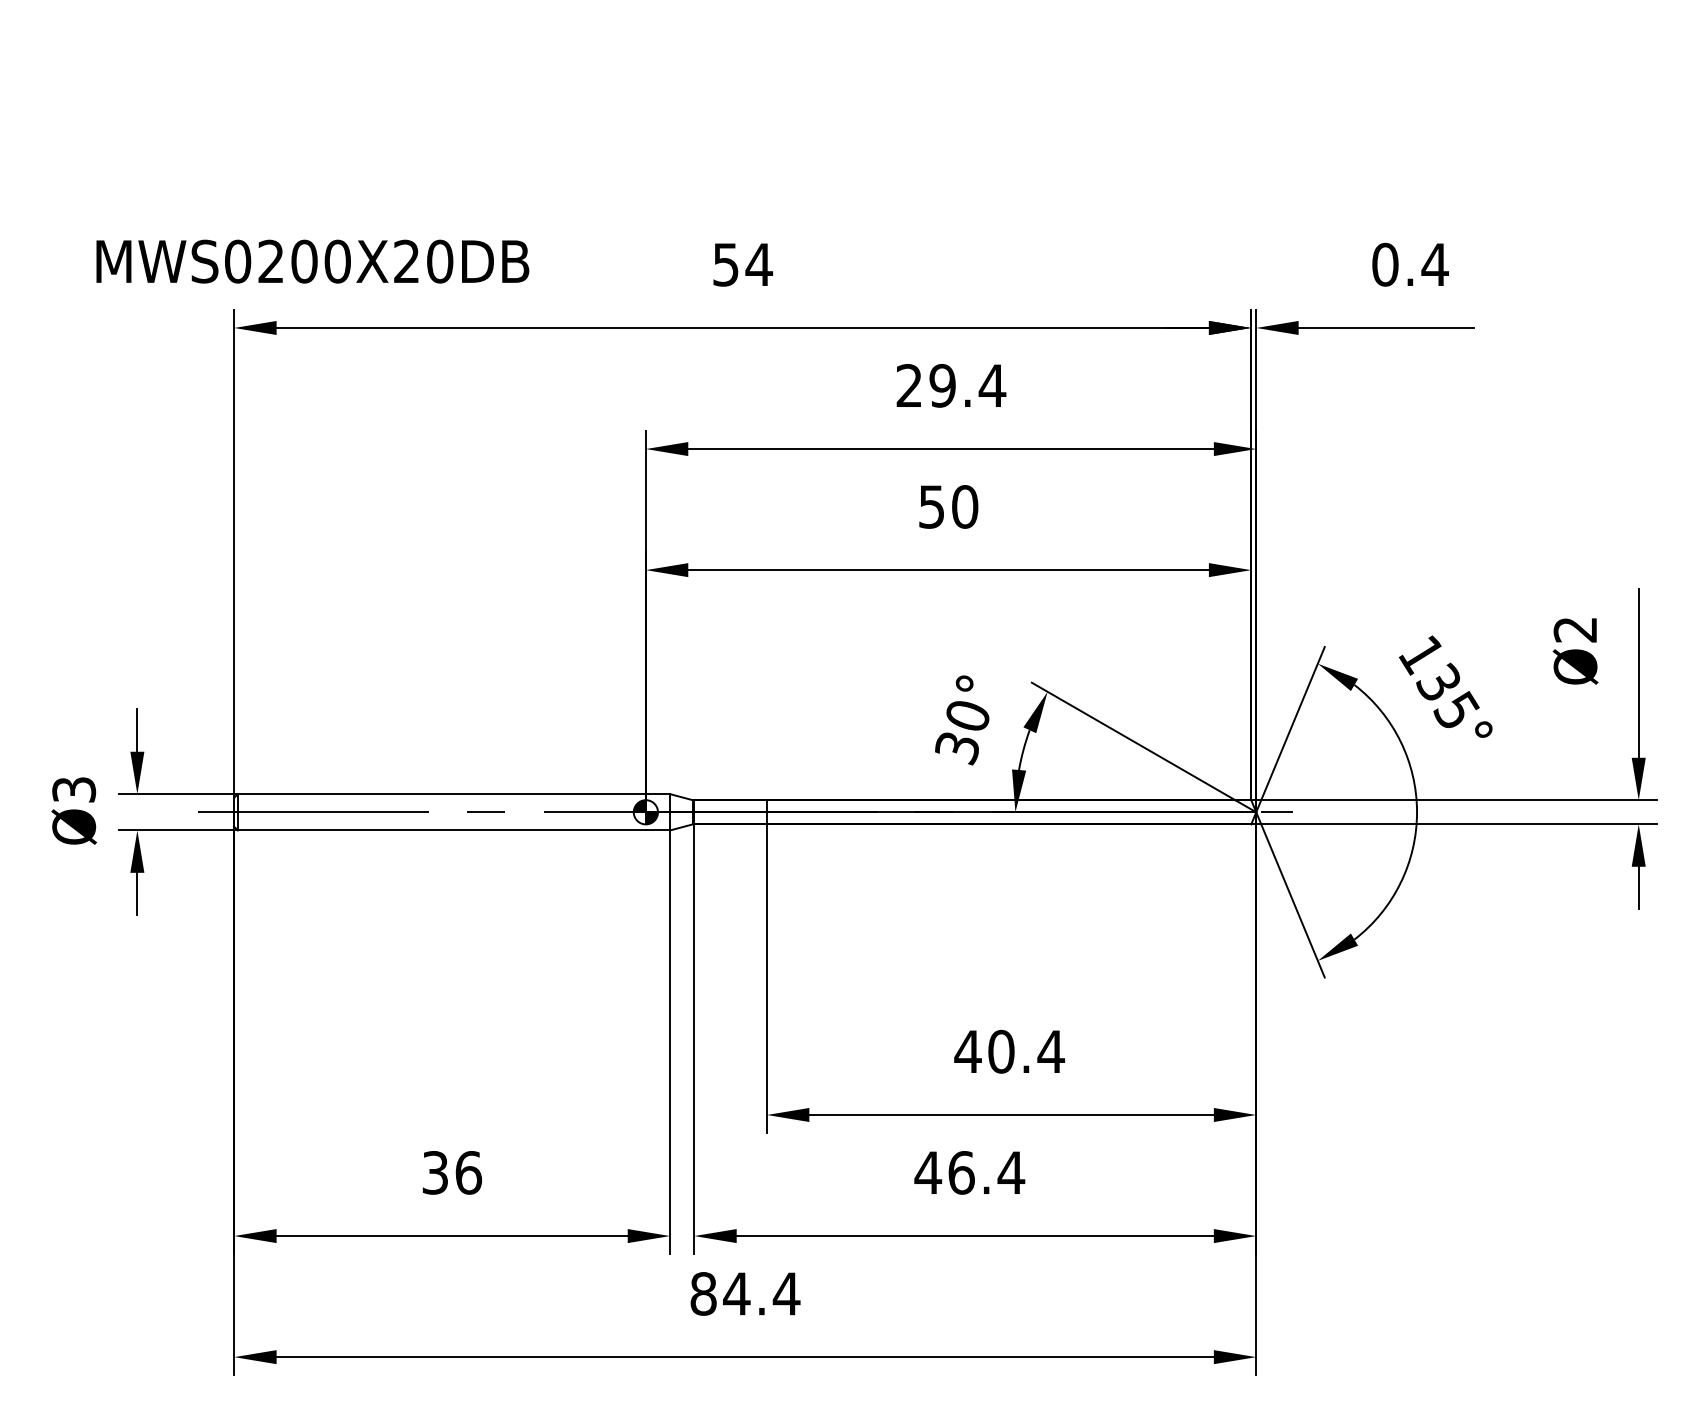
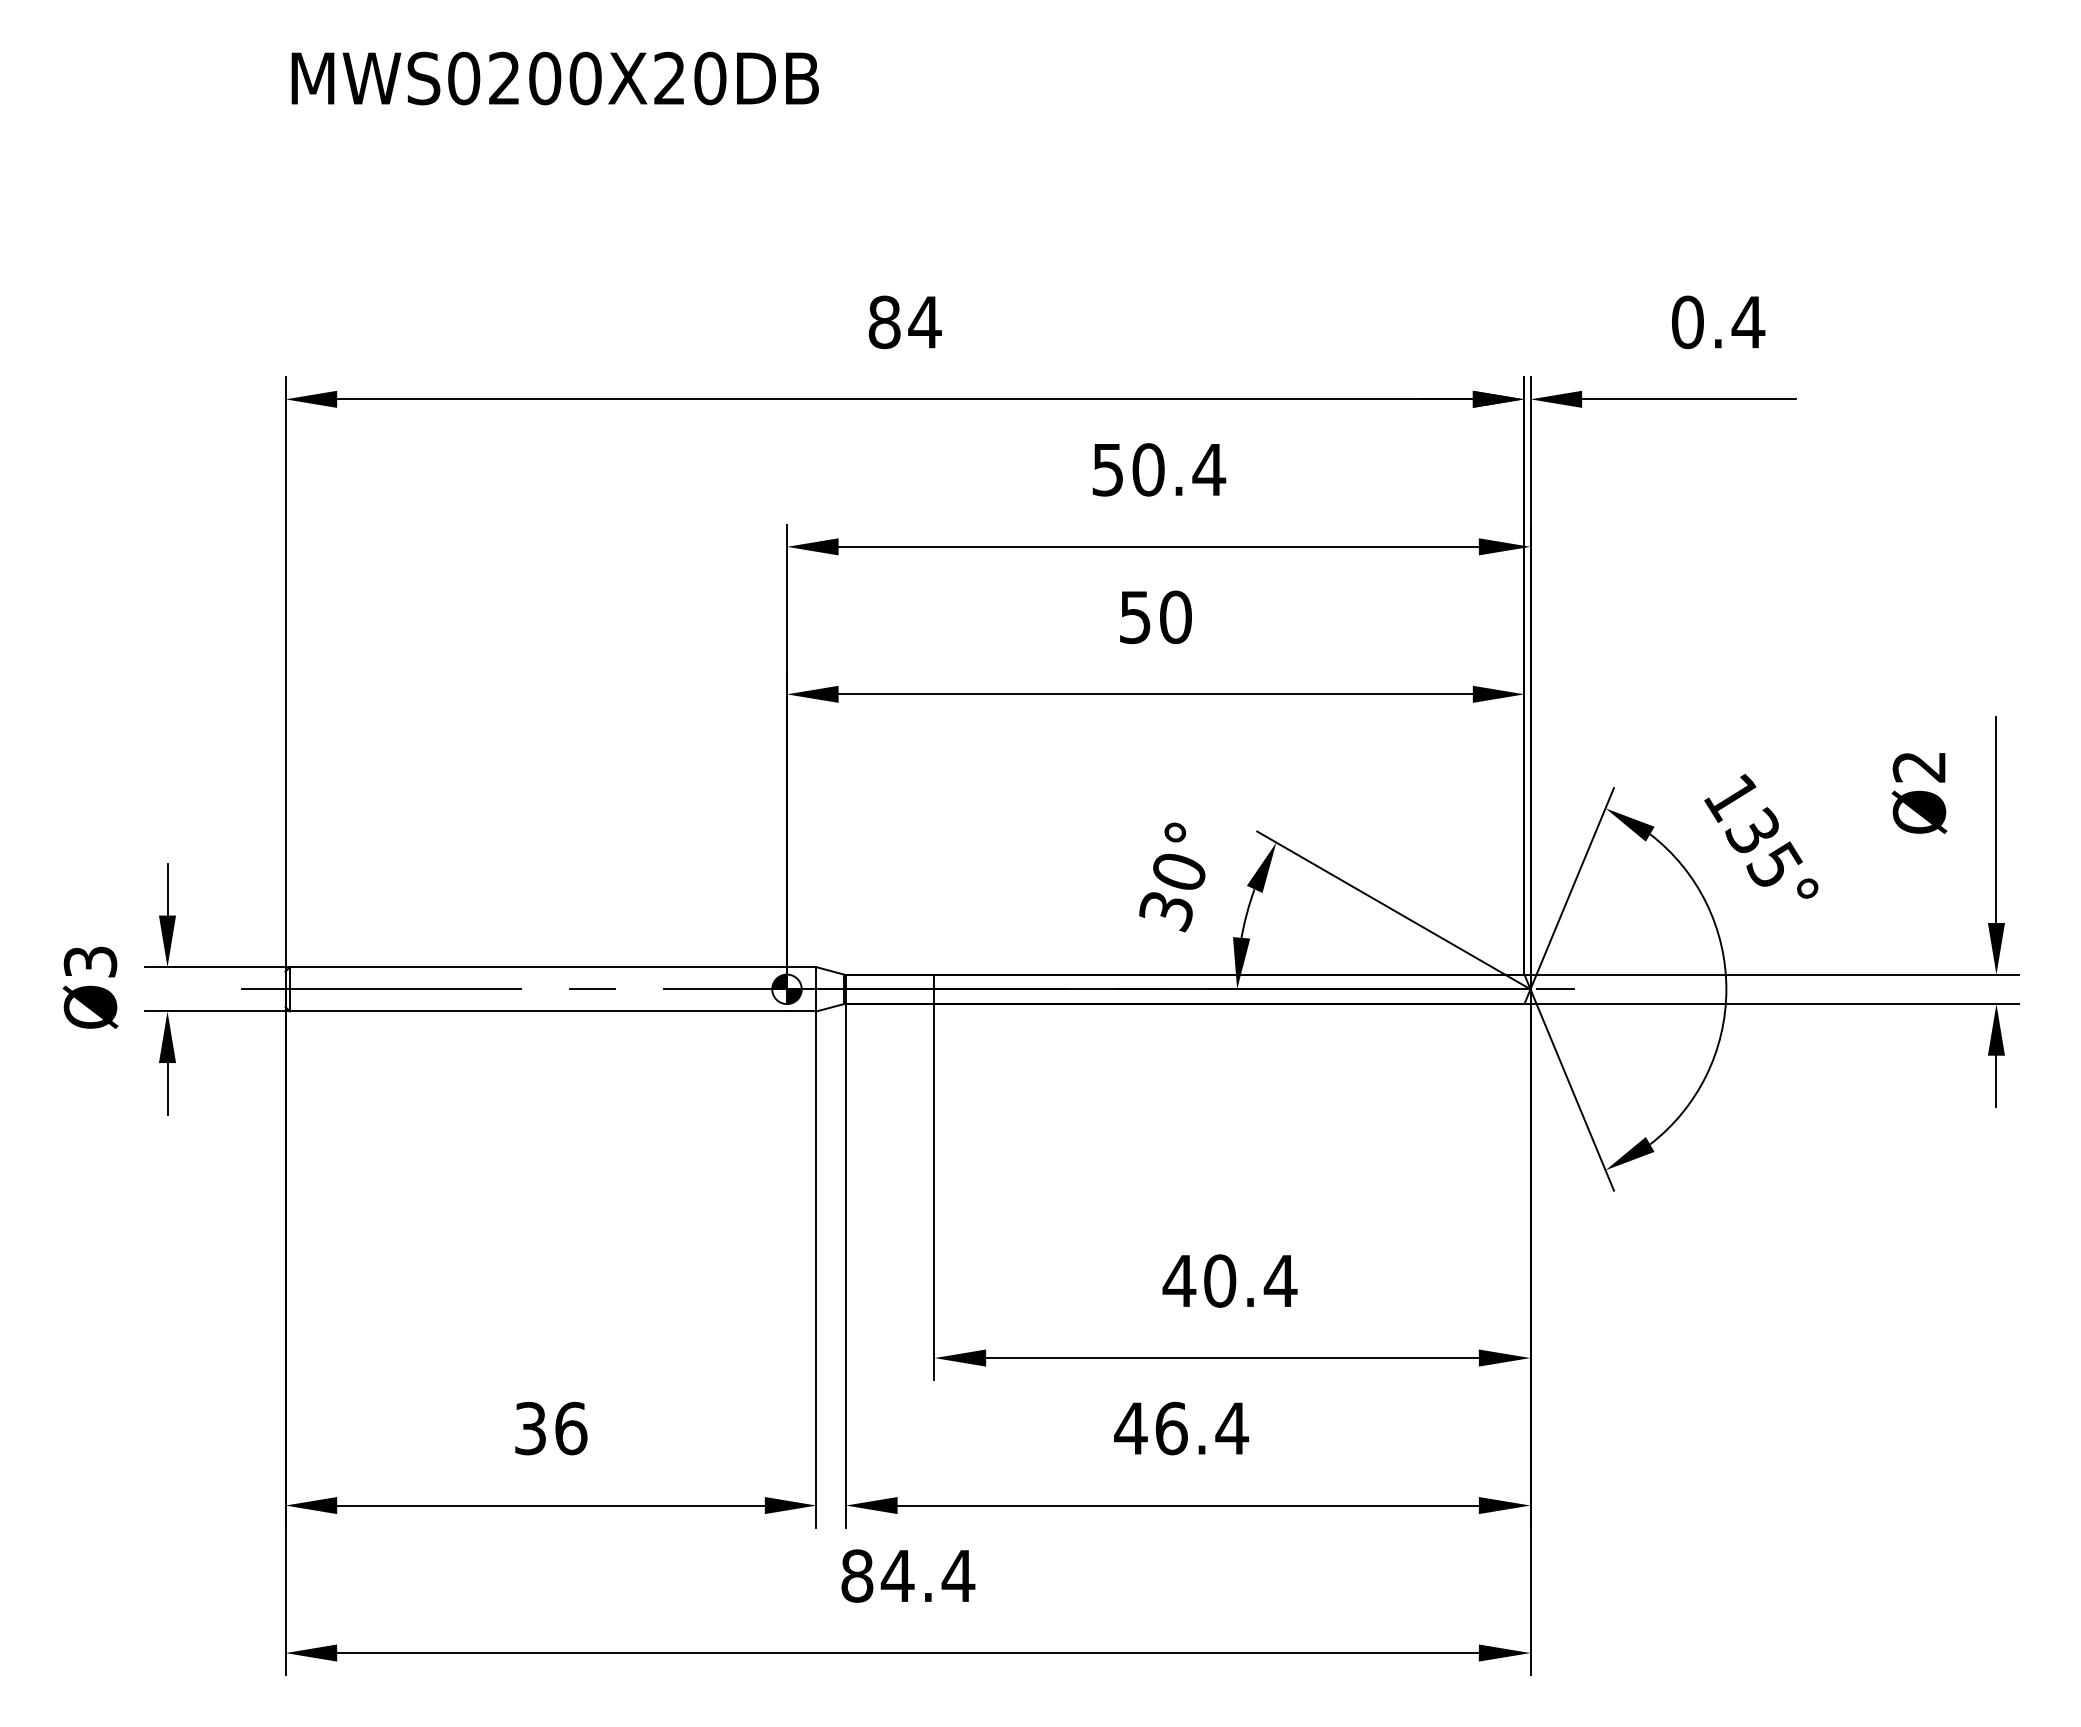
text: (312, 261) -> (554, 78), moved
text: (725, 264) -> (884, 322), 54 -> 84
text: (926, 385) -> (1128, 469), 29.4 -> 50.4

